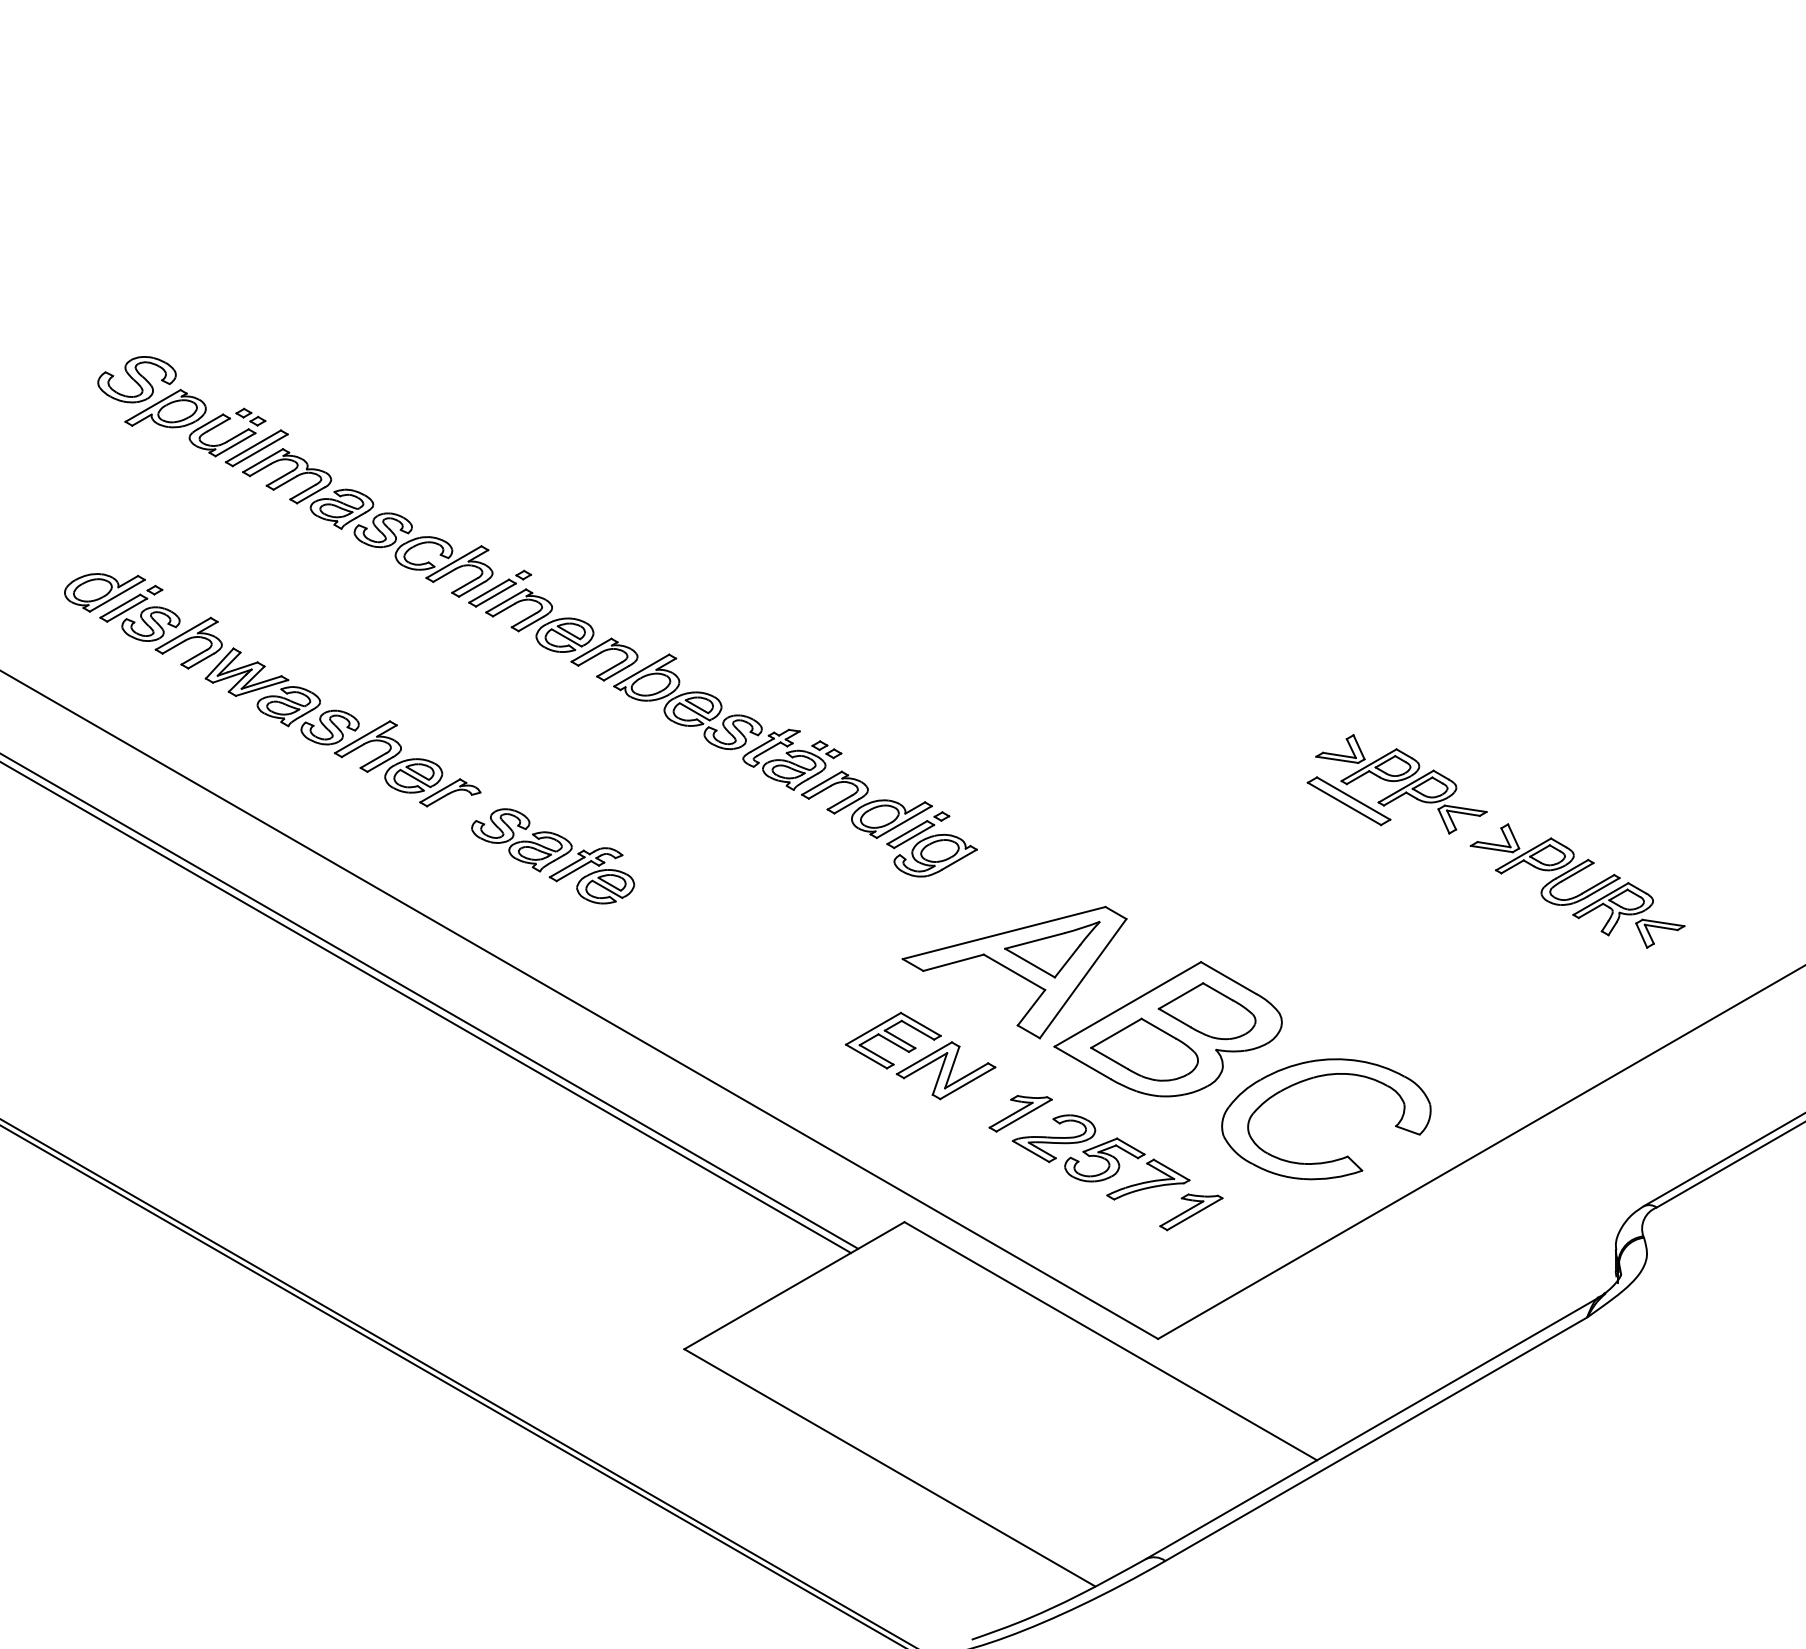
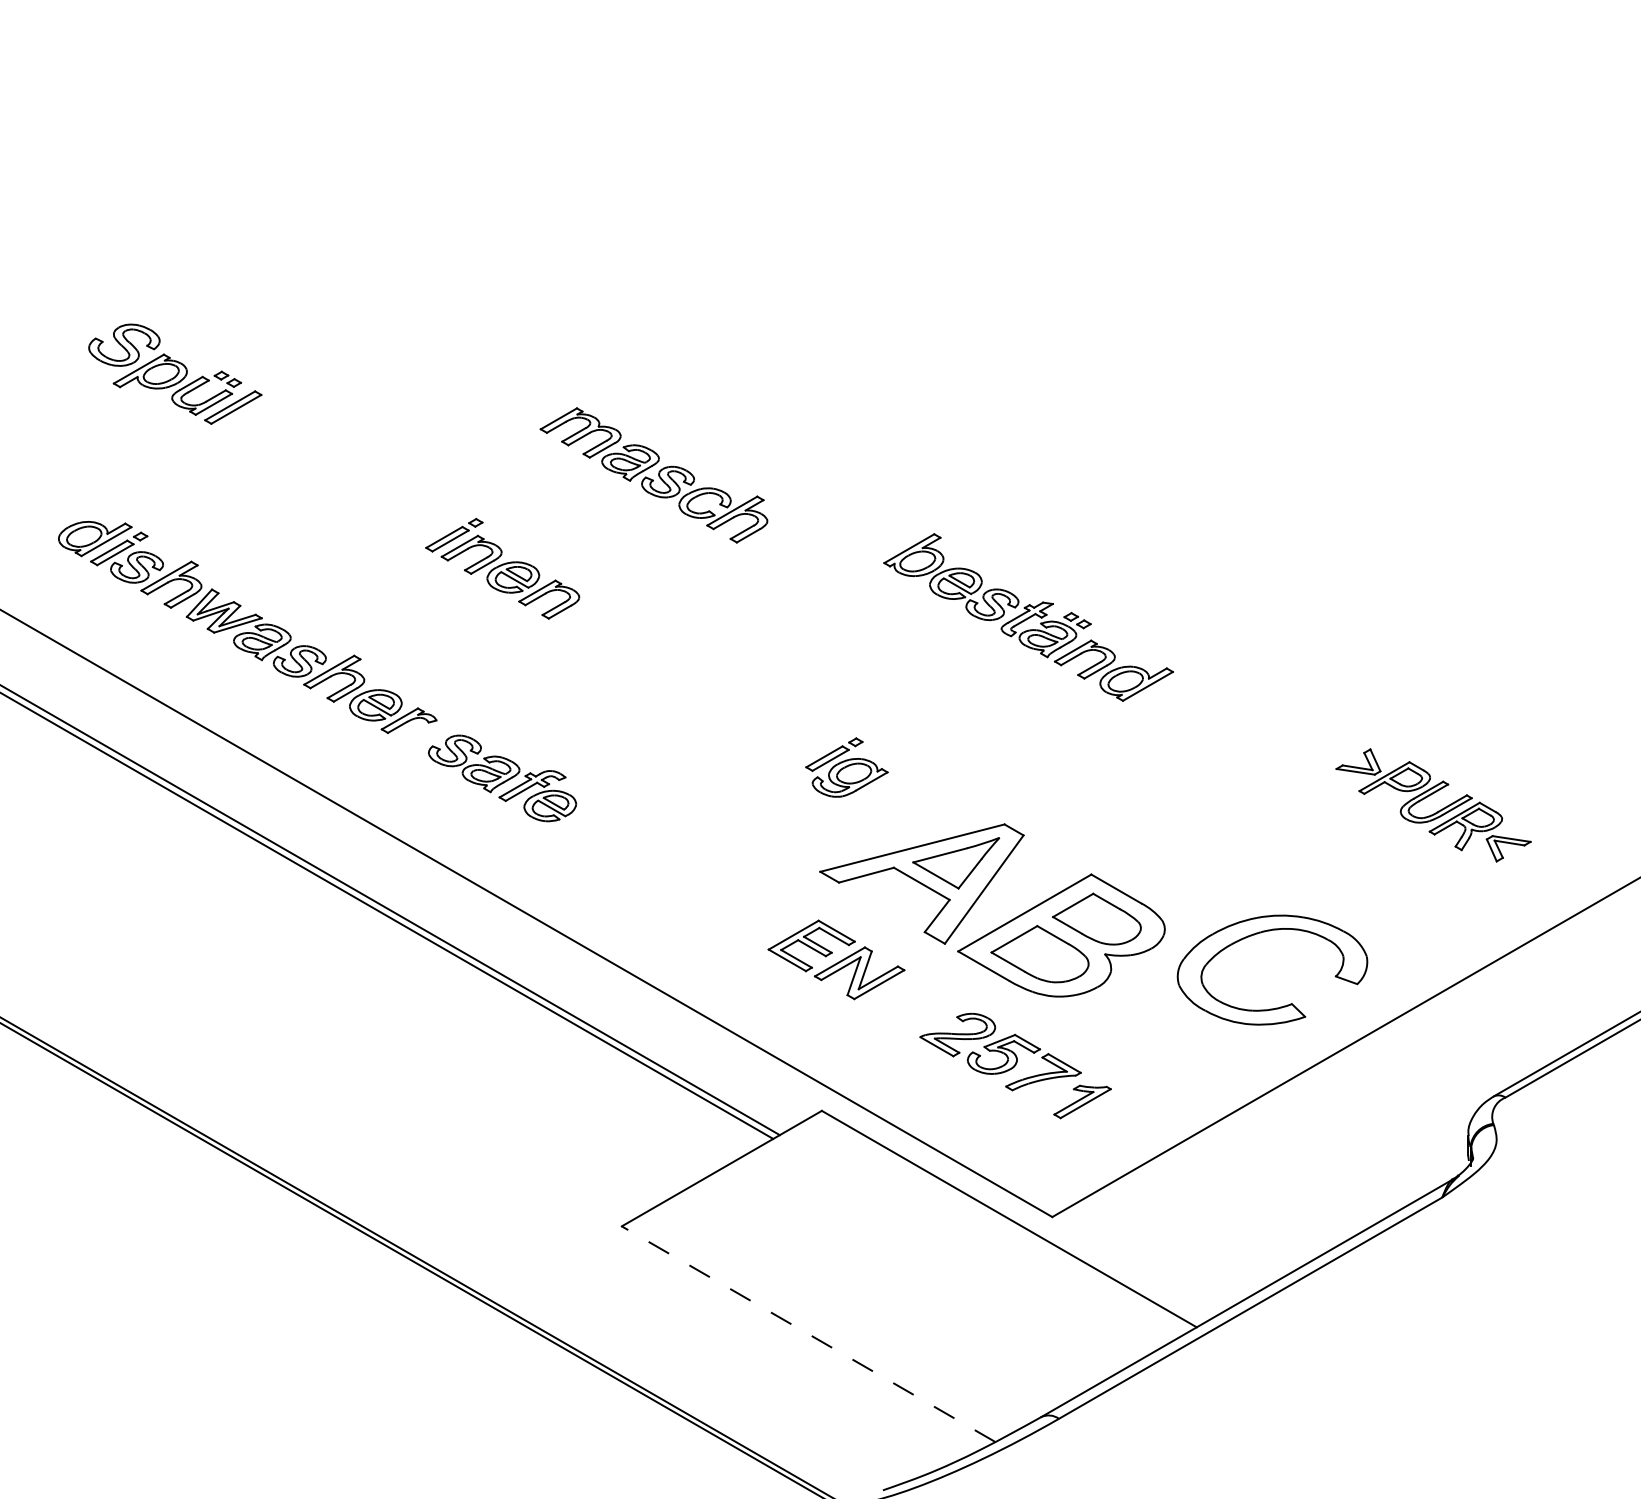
part: (367, 522) -> (653, 475), moved
part: (772, 745) -> (1028, 616), moved
part: (1396, 784) -> (1268, 713), removed
part: (1020, 1113) -> (927, 1012), removed
part: (1334, 1159) -> (1279, 1006), moved
line: (889, 1467) -> (808, 1333), solid -> dashed

